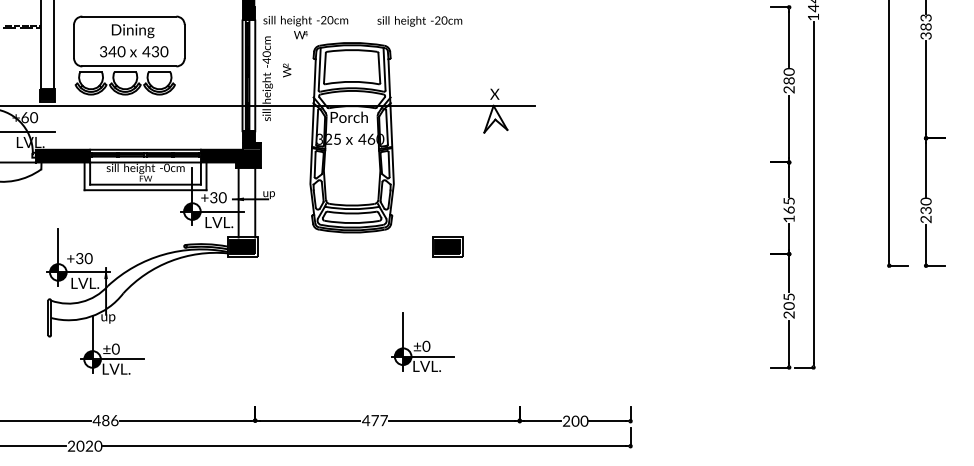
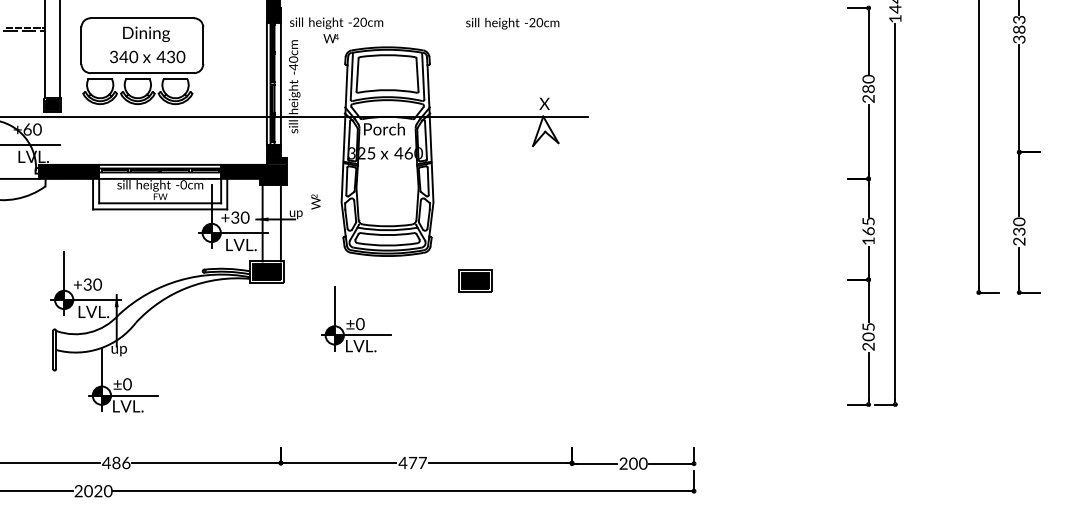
text: (419, 21) -> (512, 23), moved
text: (287, 70) -> (316, 202), moved
part: (447, 246) -> (474, 280), moved
part: (422, 341) -> (356, 318), moved

